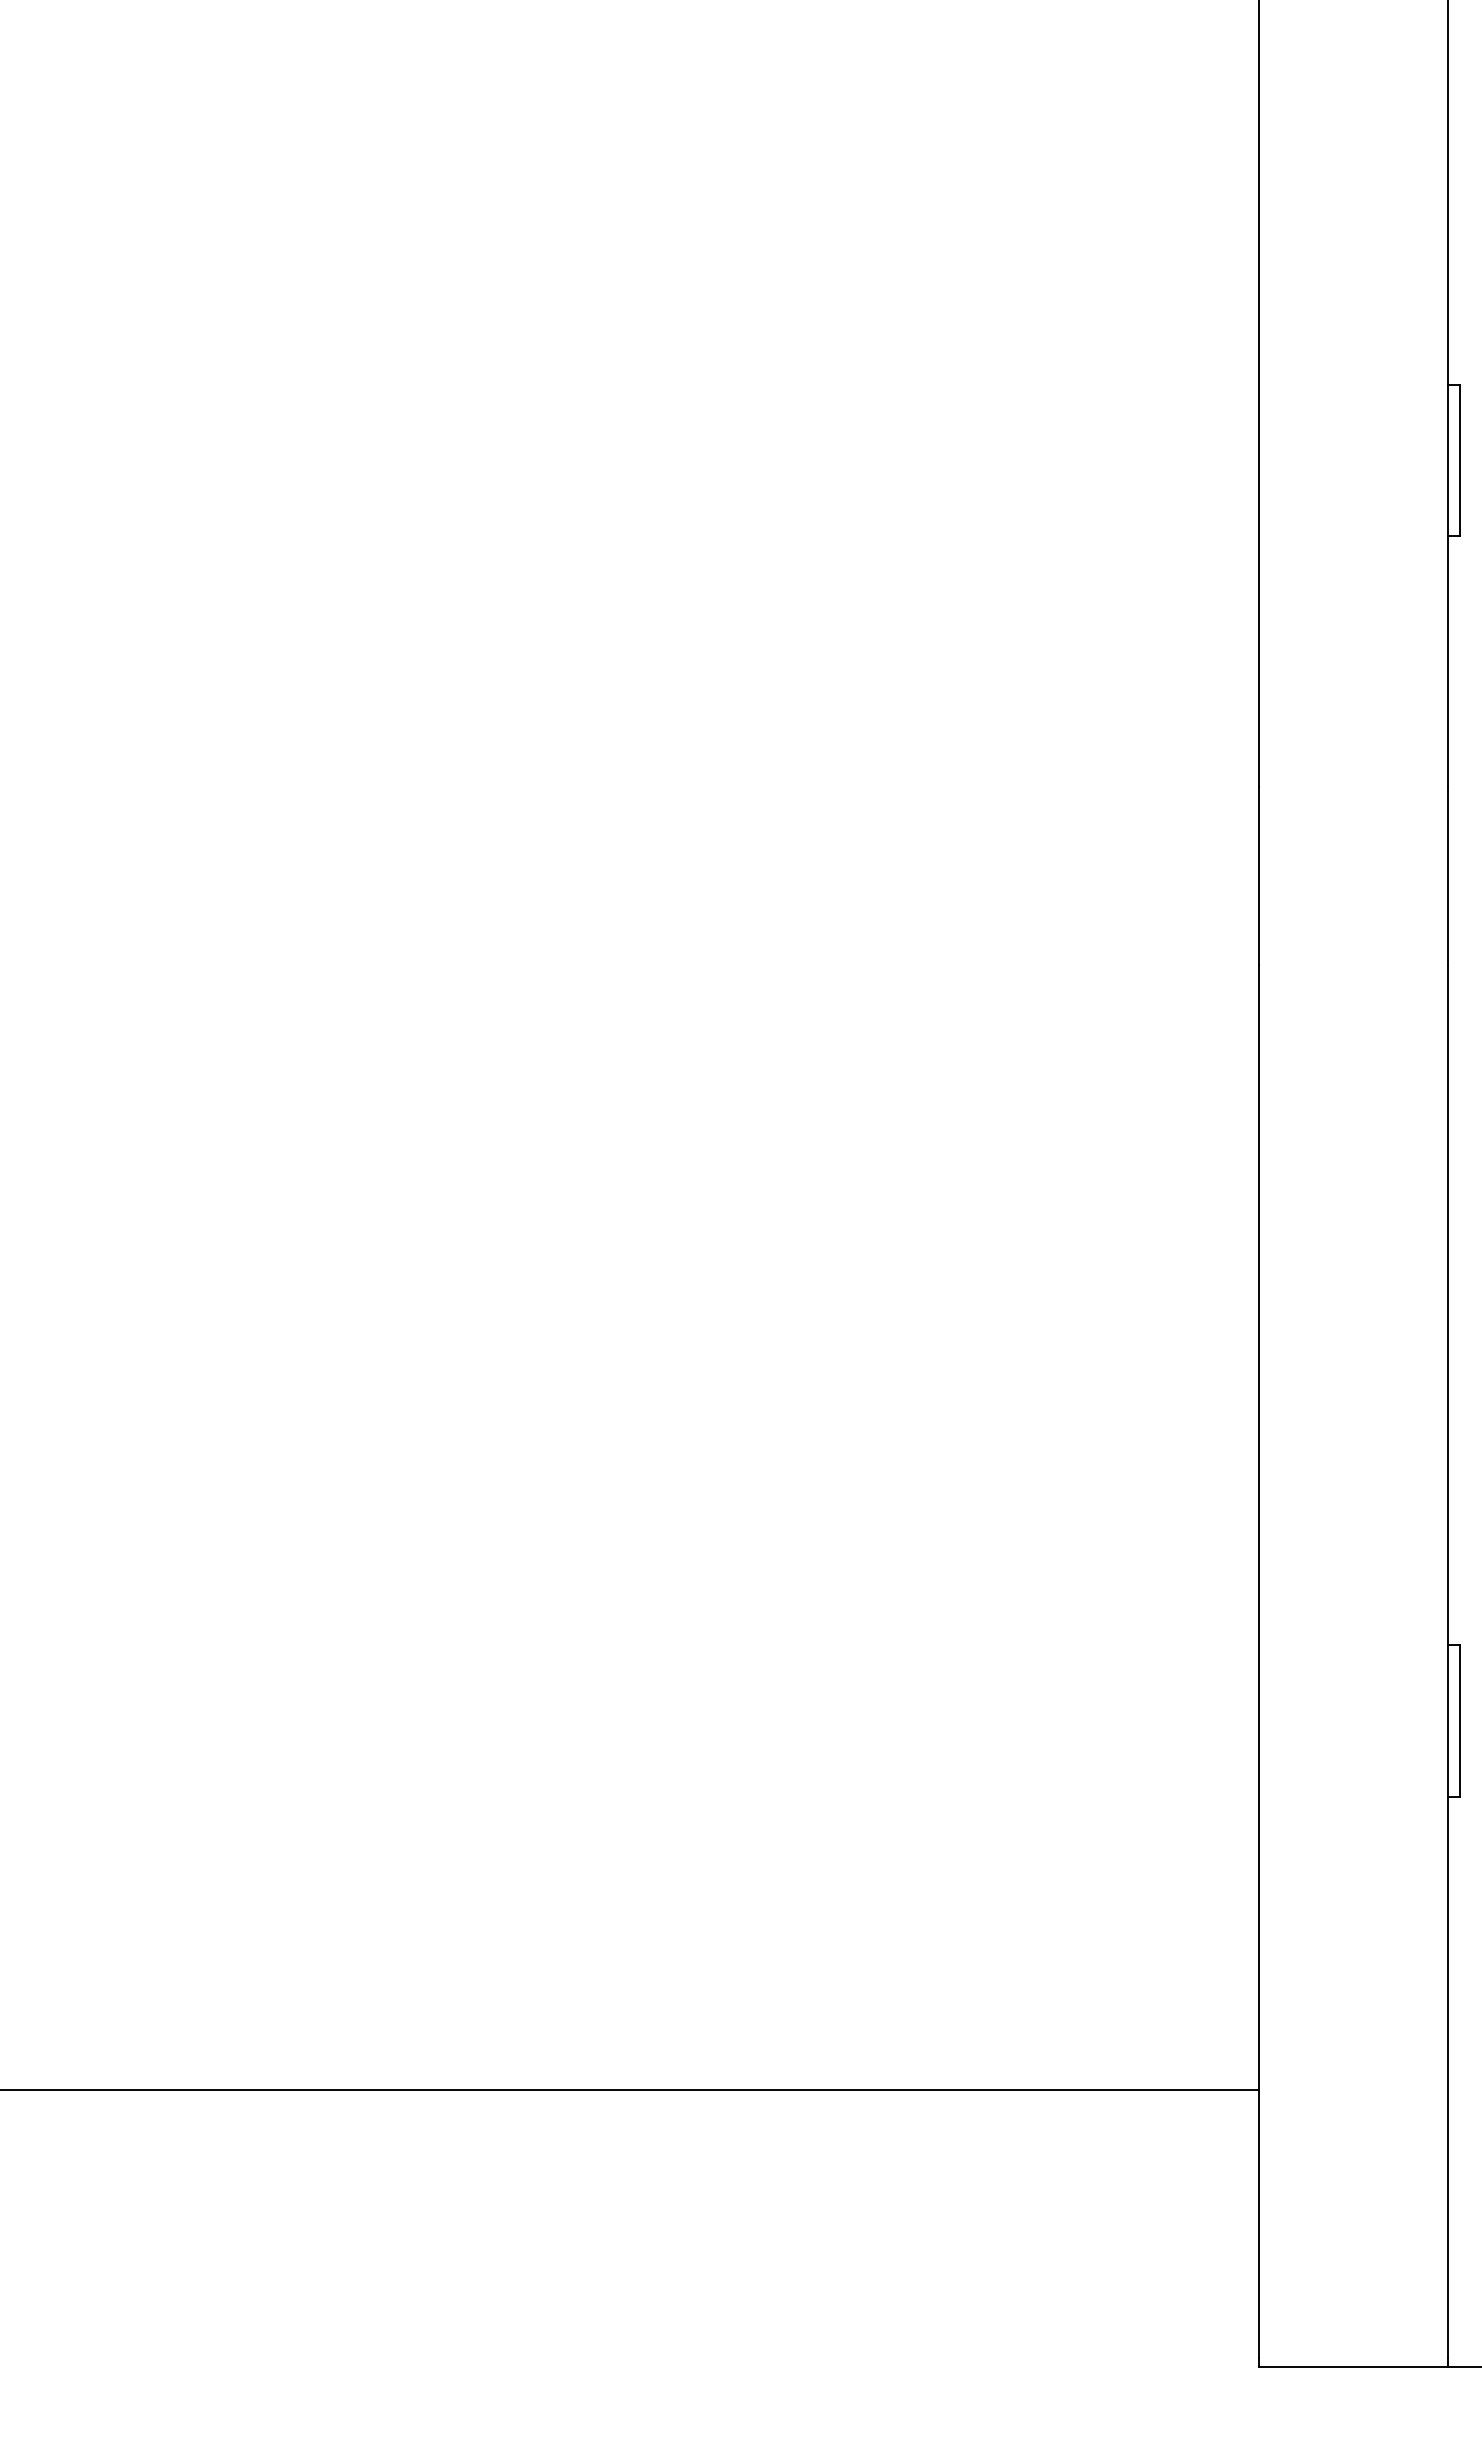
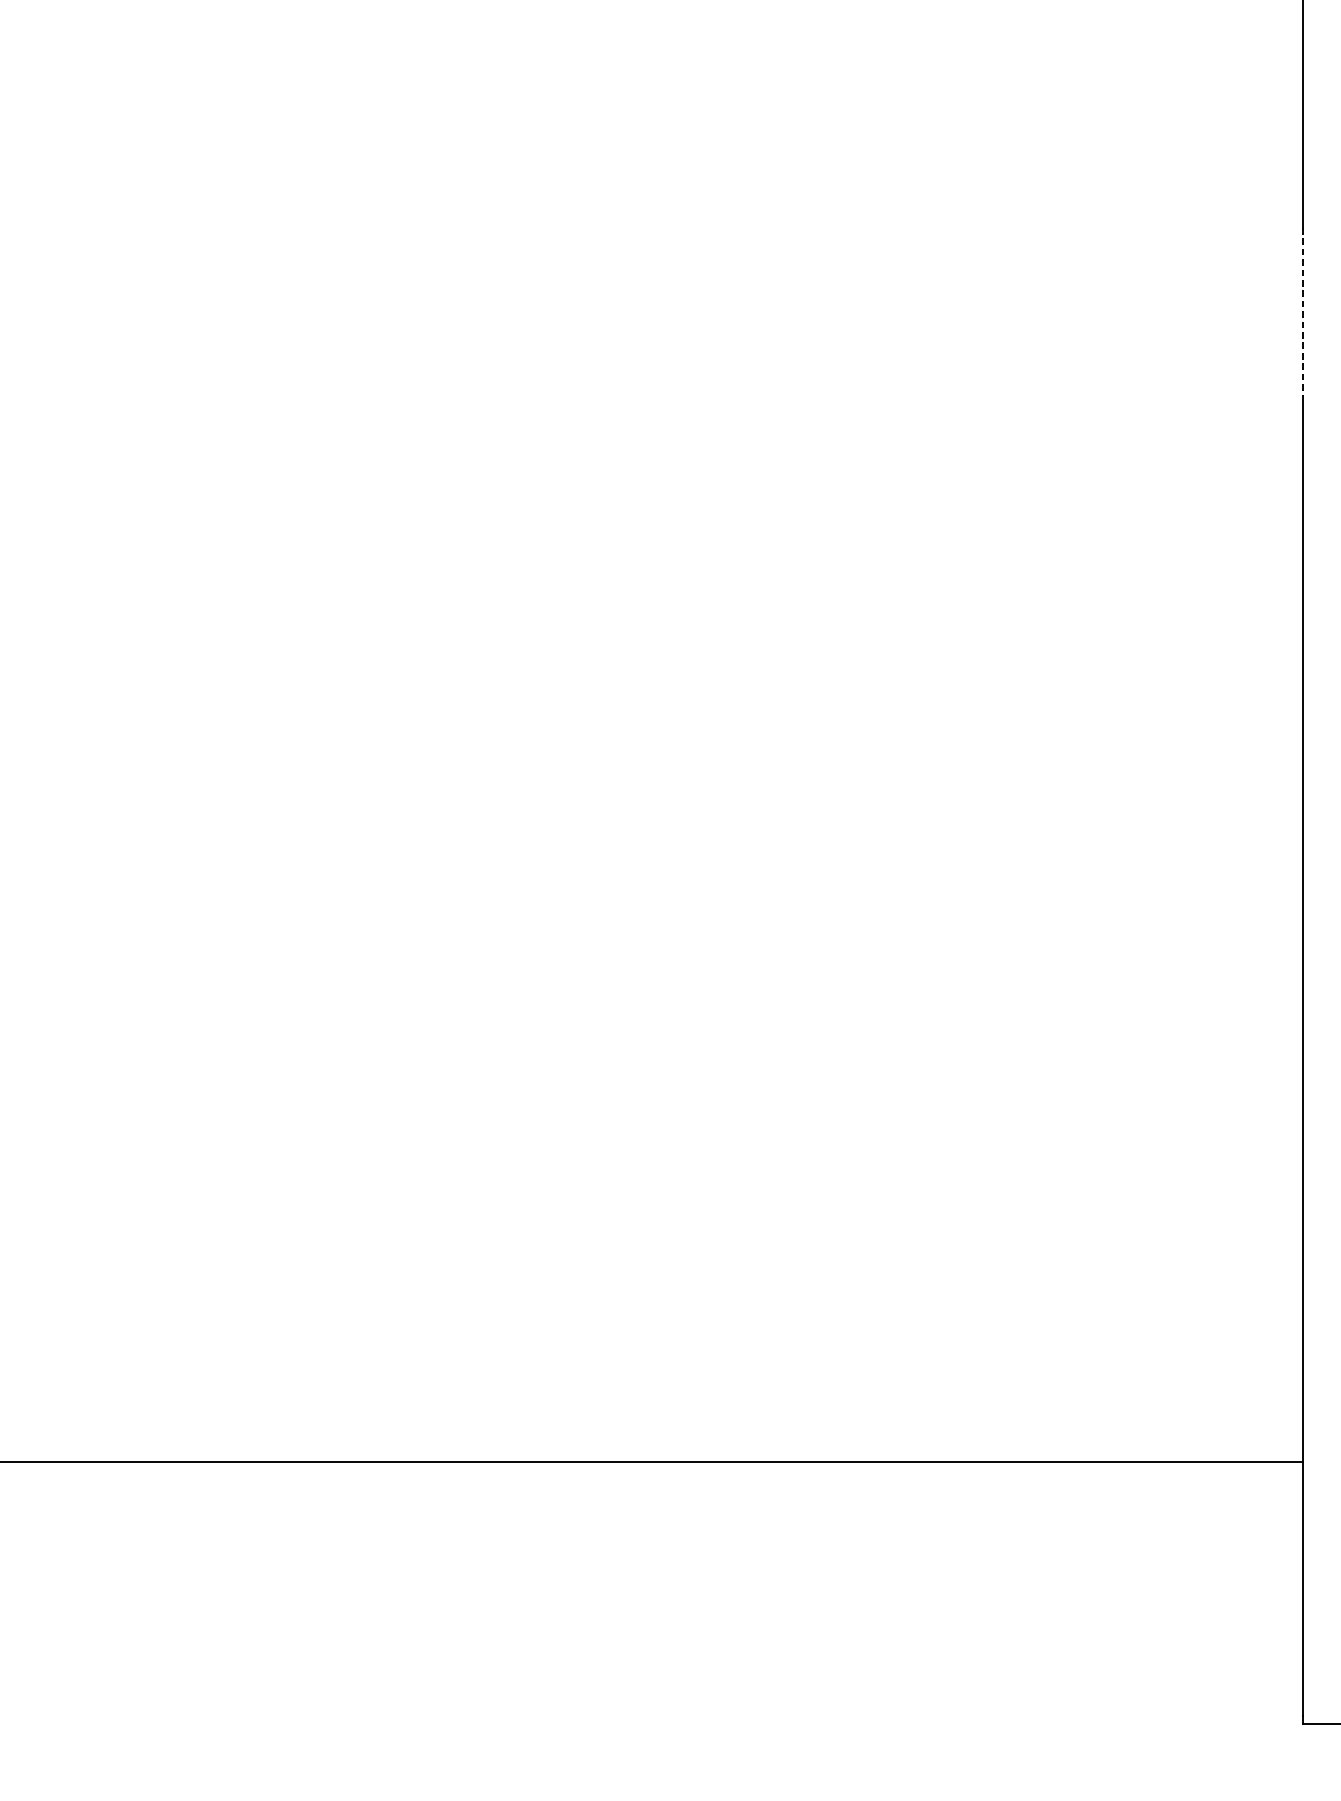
line: (1258, 875) -> (1302, 311), solid -> dashed

